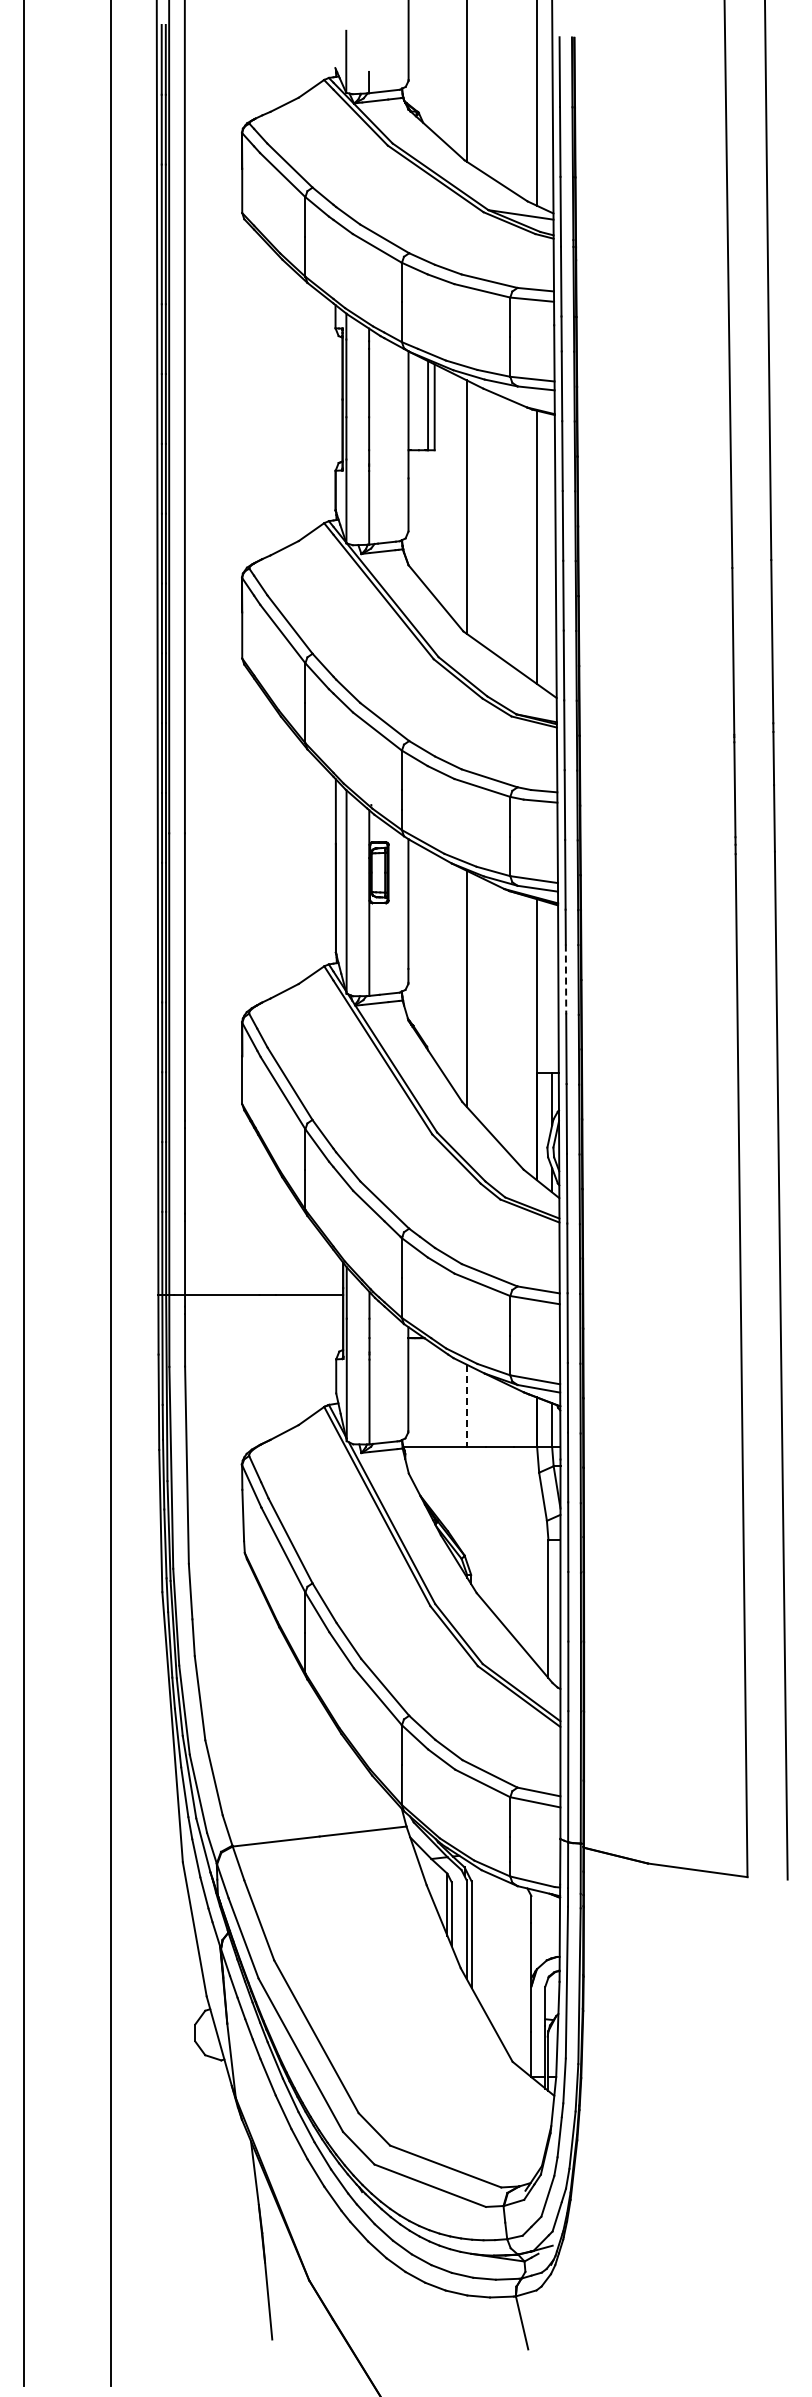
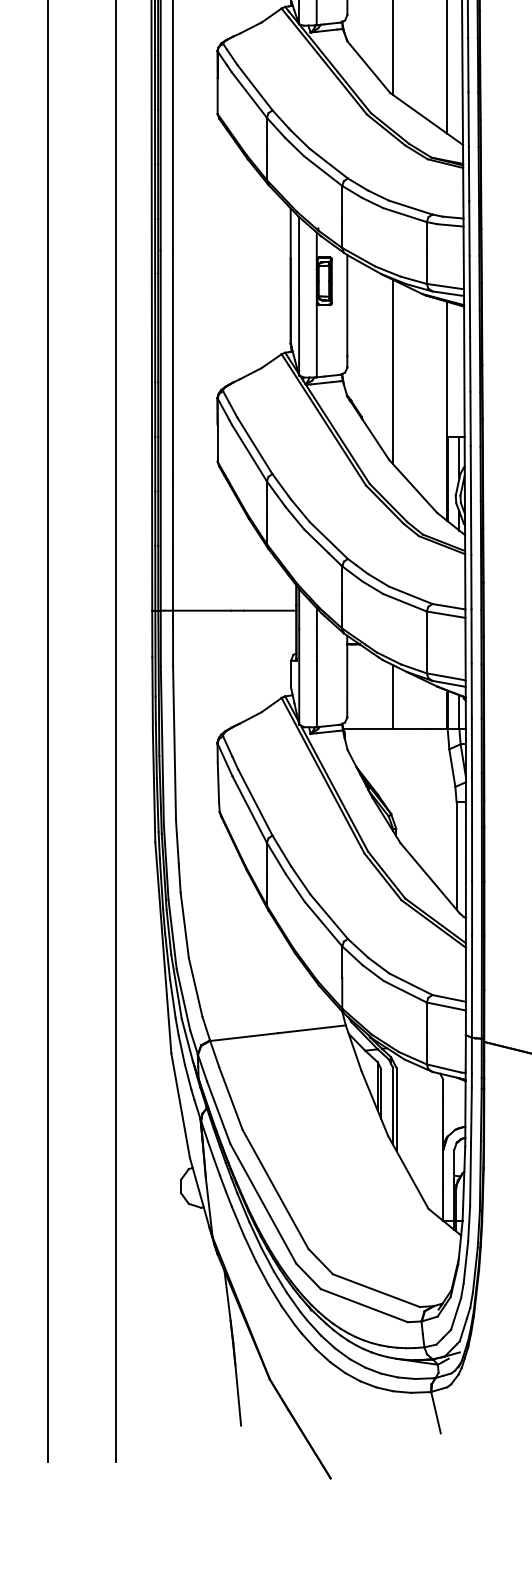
line: (566, 979) -> (470, 364), dashed -> solid
line: (466, 1406) -> (392, 697), dashed -> solid

